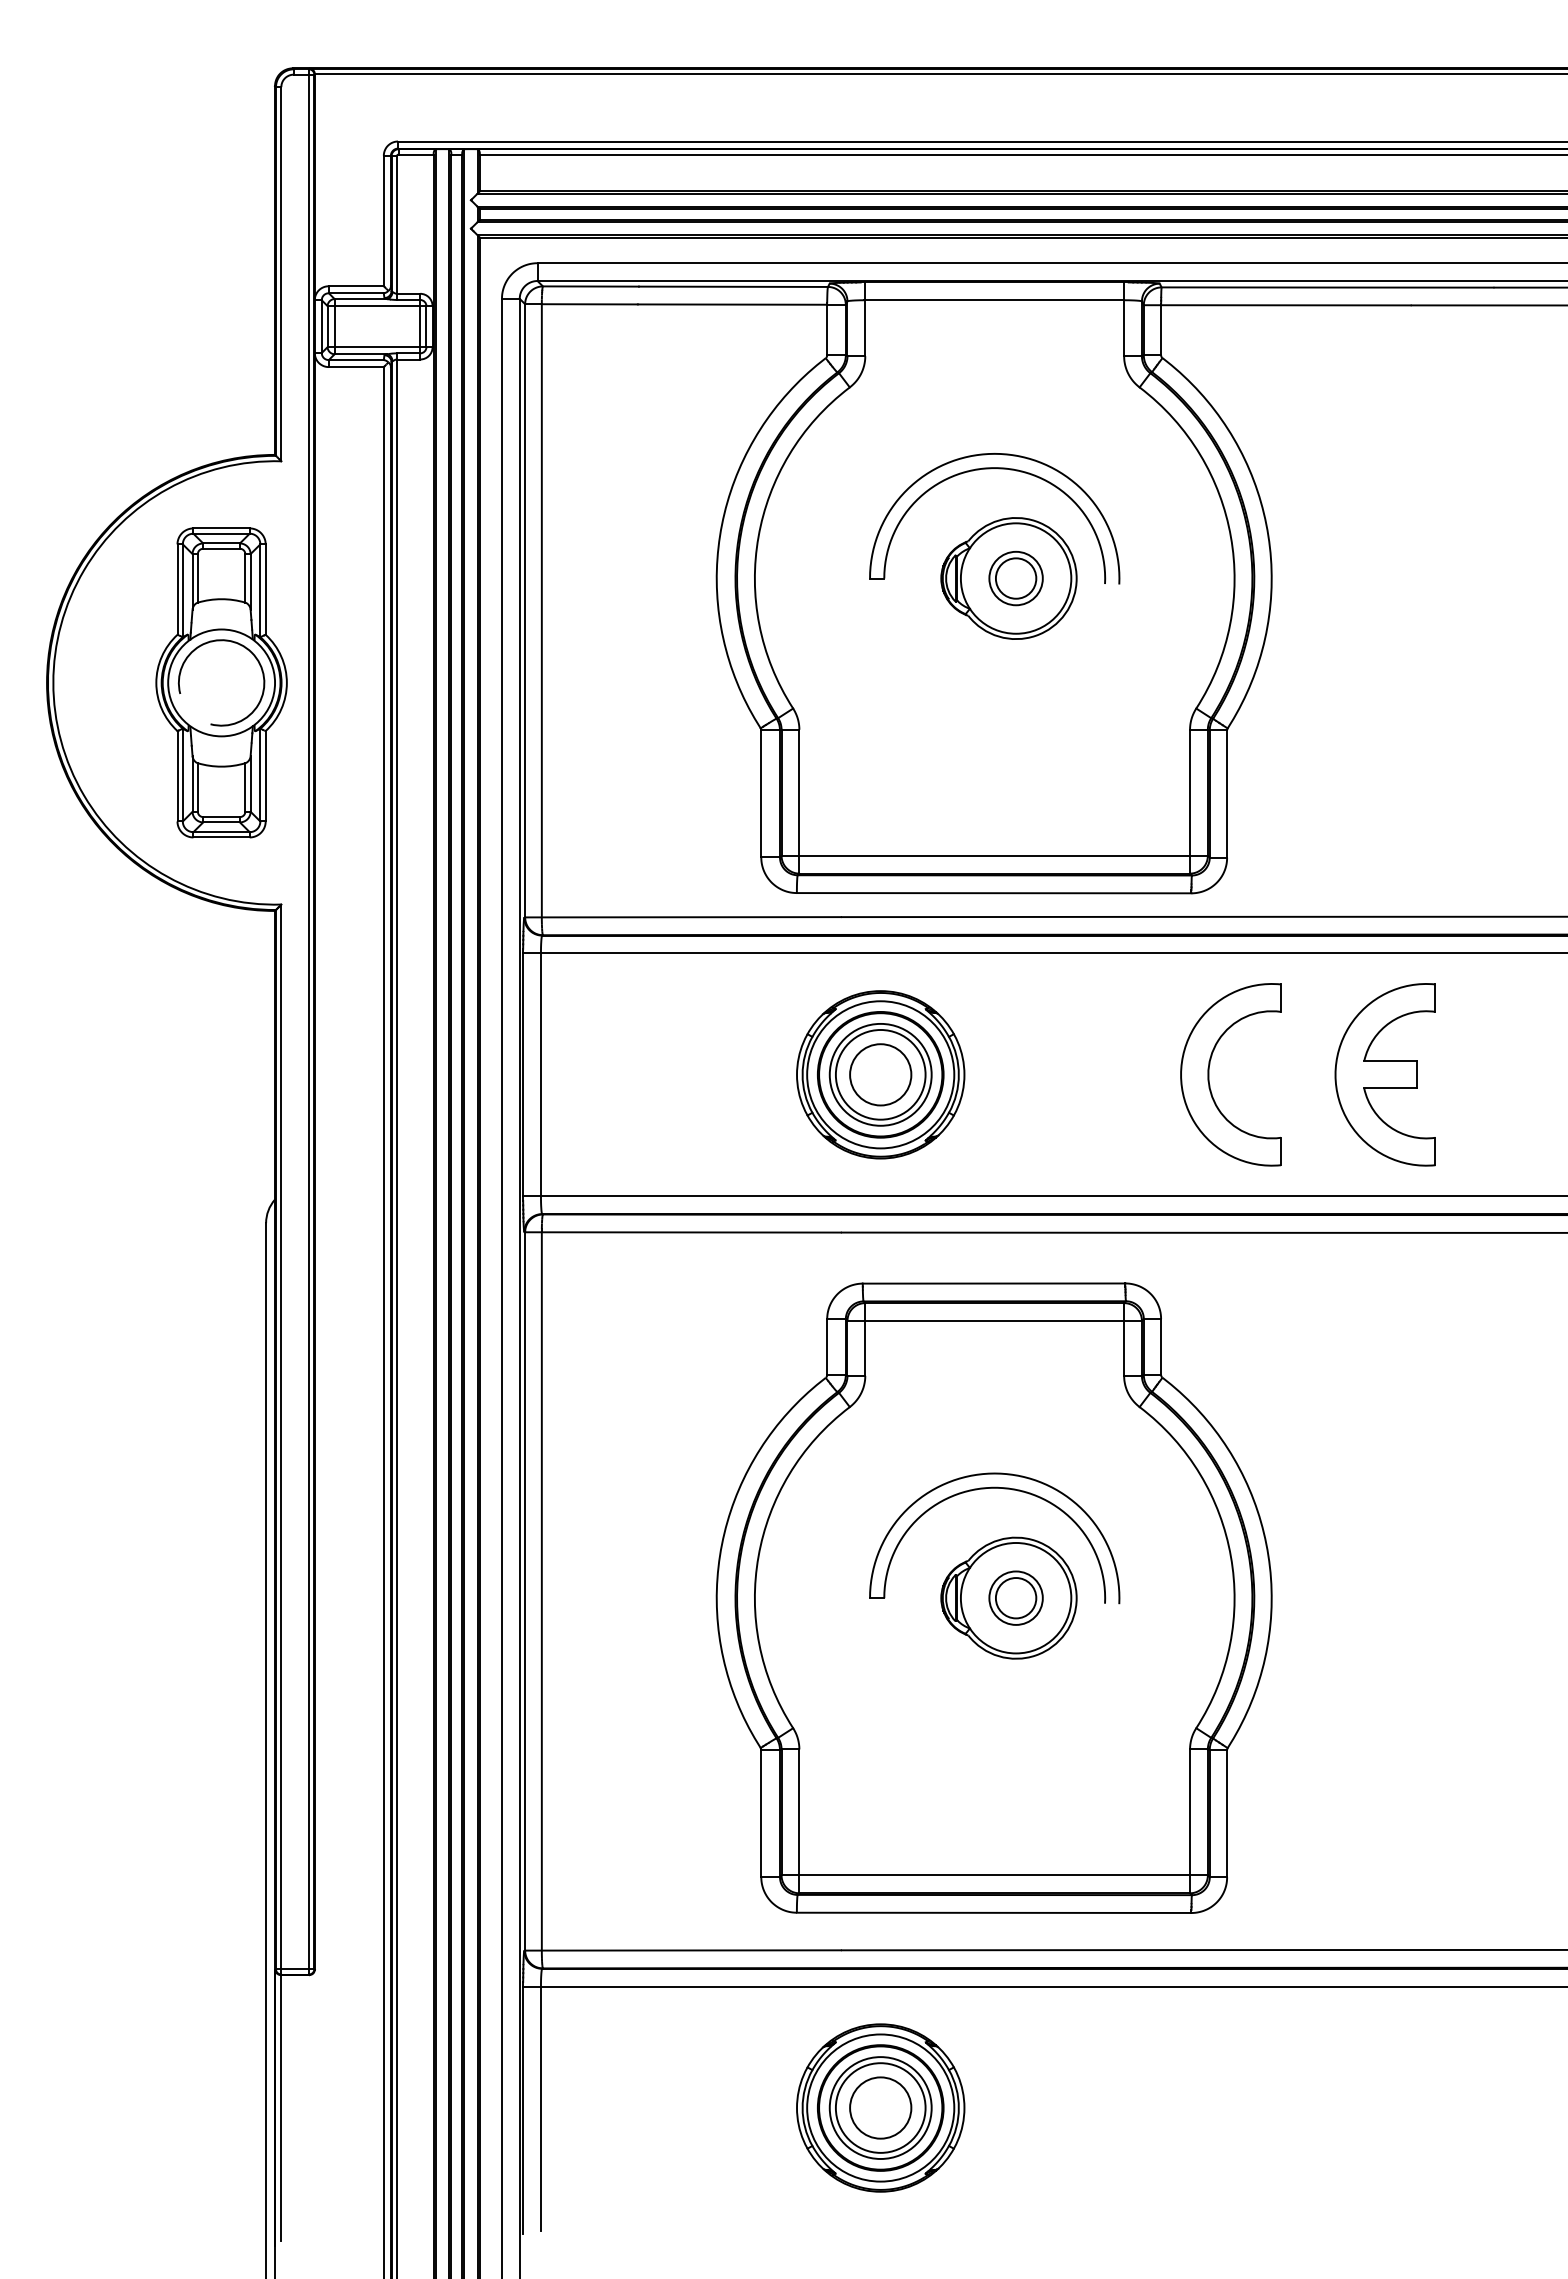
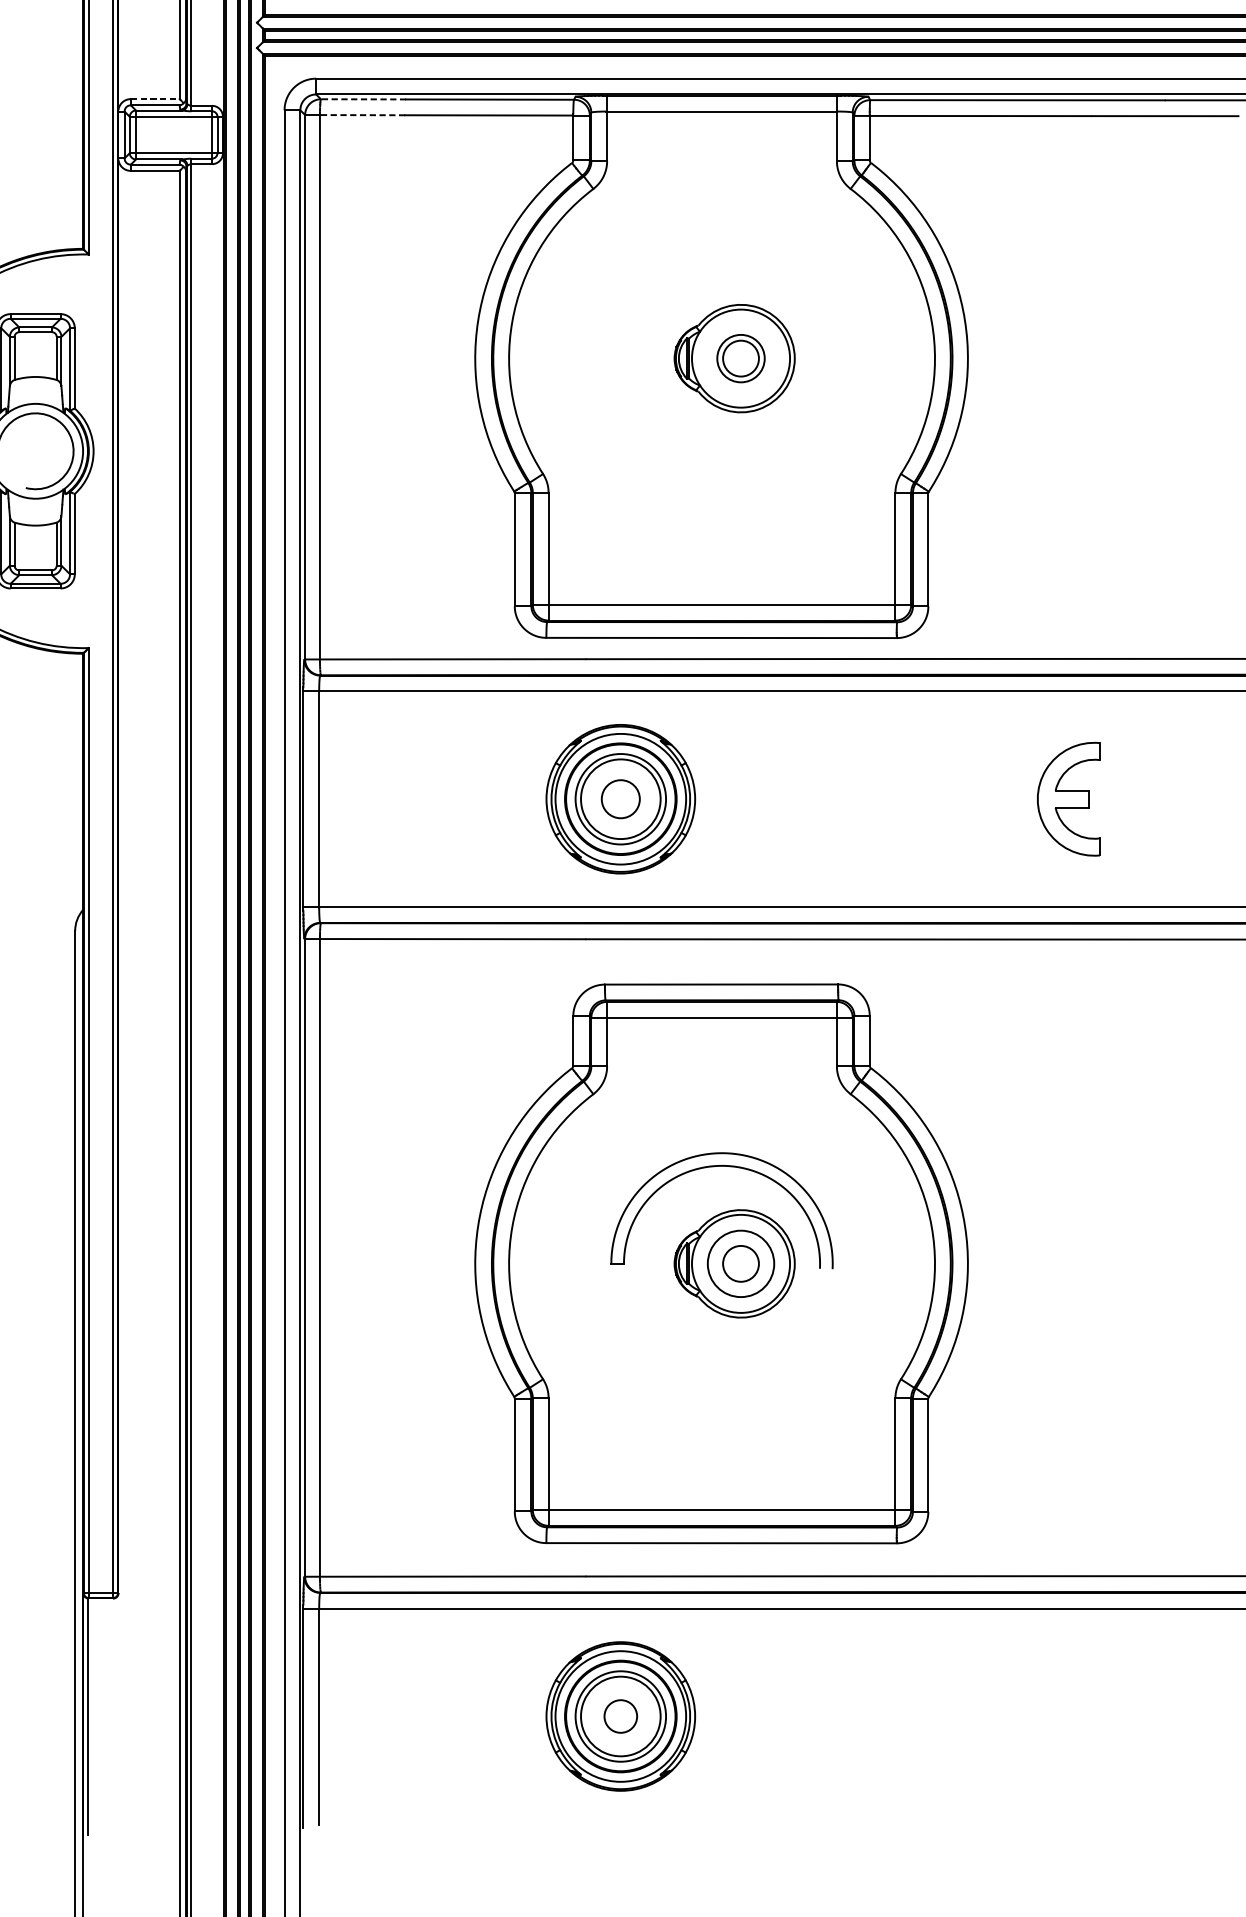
line: (356, 286) -> (155, 99), solid -> dashed
line: (590, 286) -> (363, 99), solid -> dashed
line: (589, 304) -> (362, 115), solid -> dashed
part: (991, 469) -> (719, 261), removed
circle: (880, 1074) -> (620, 798), size x0.7
part: (1209, 1074) -> (912, 798), removed
part: (1384, 1074) -> (1068, 798), size x0.7
circle: (1015, 1597) -> (740, 1263), size x1.4
circle: (880, 2107) -> (620, 1716), size x0.6

